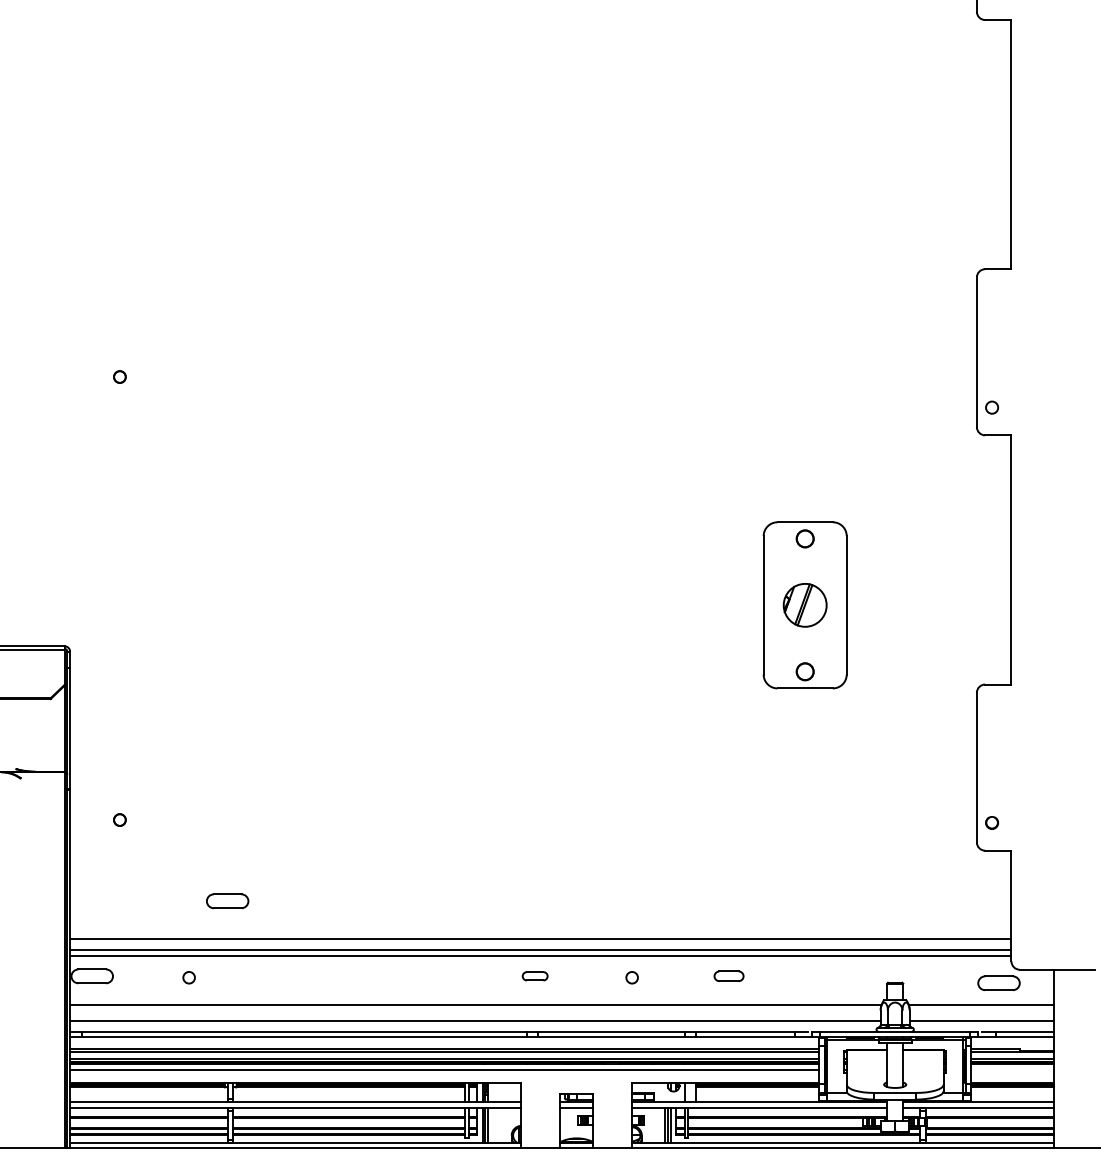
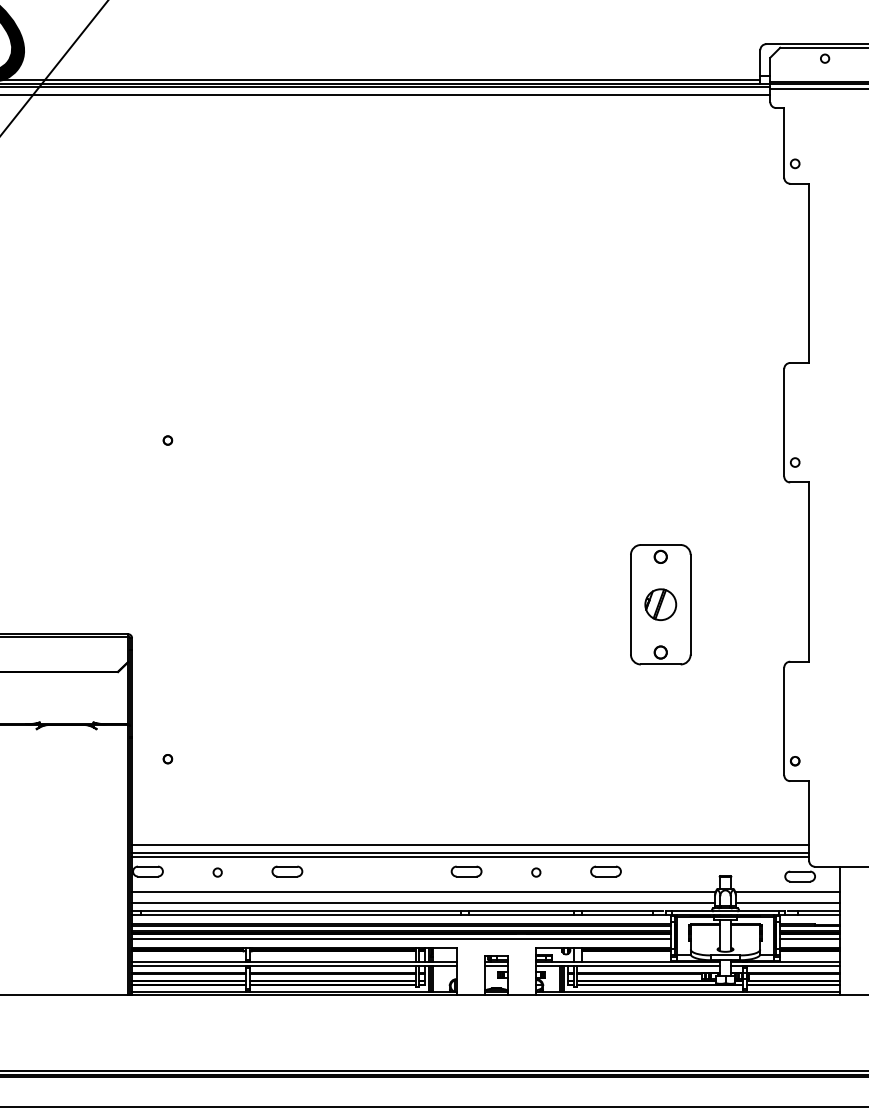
part: (227, 901) -> (287, 871), moved
part: (535, 976) -> (466, 871), size x1.67
part: (728, 976) -> (605, 871), size x1.43
line: (1013, 1069) -> (810, 938), added

